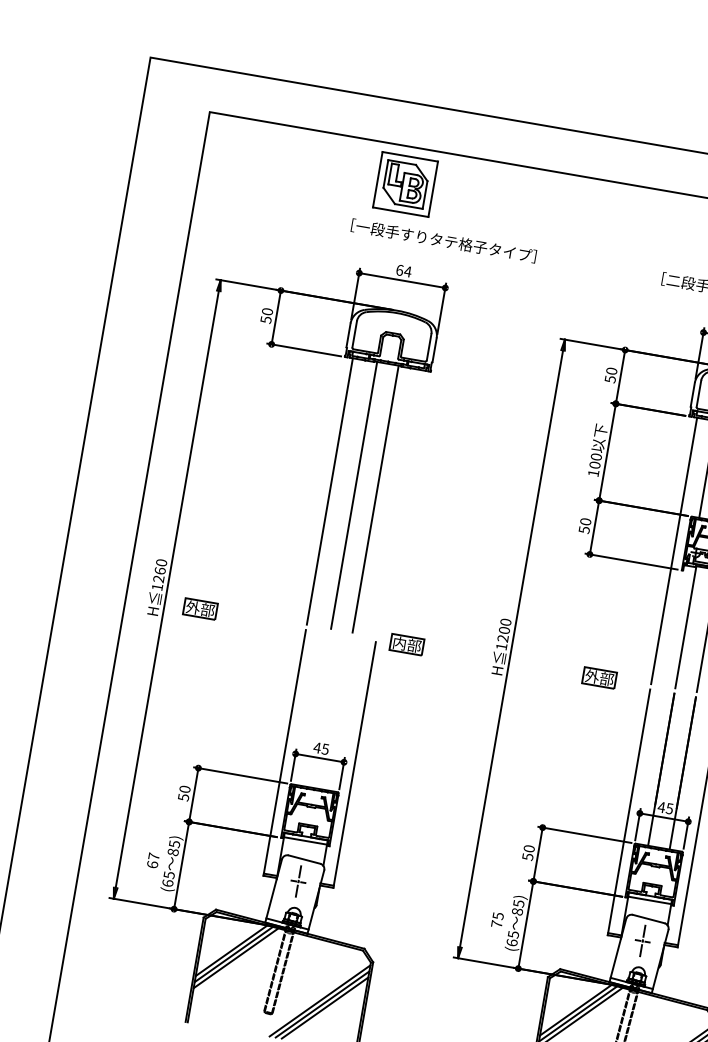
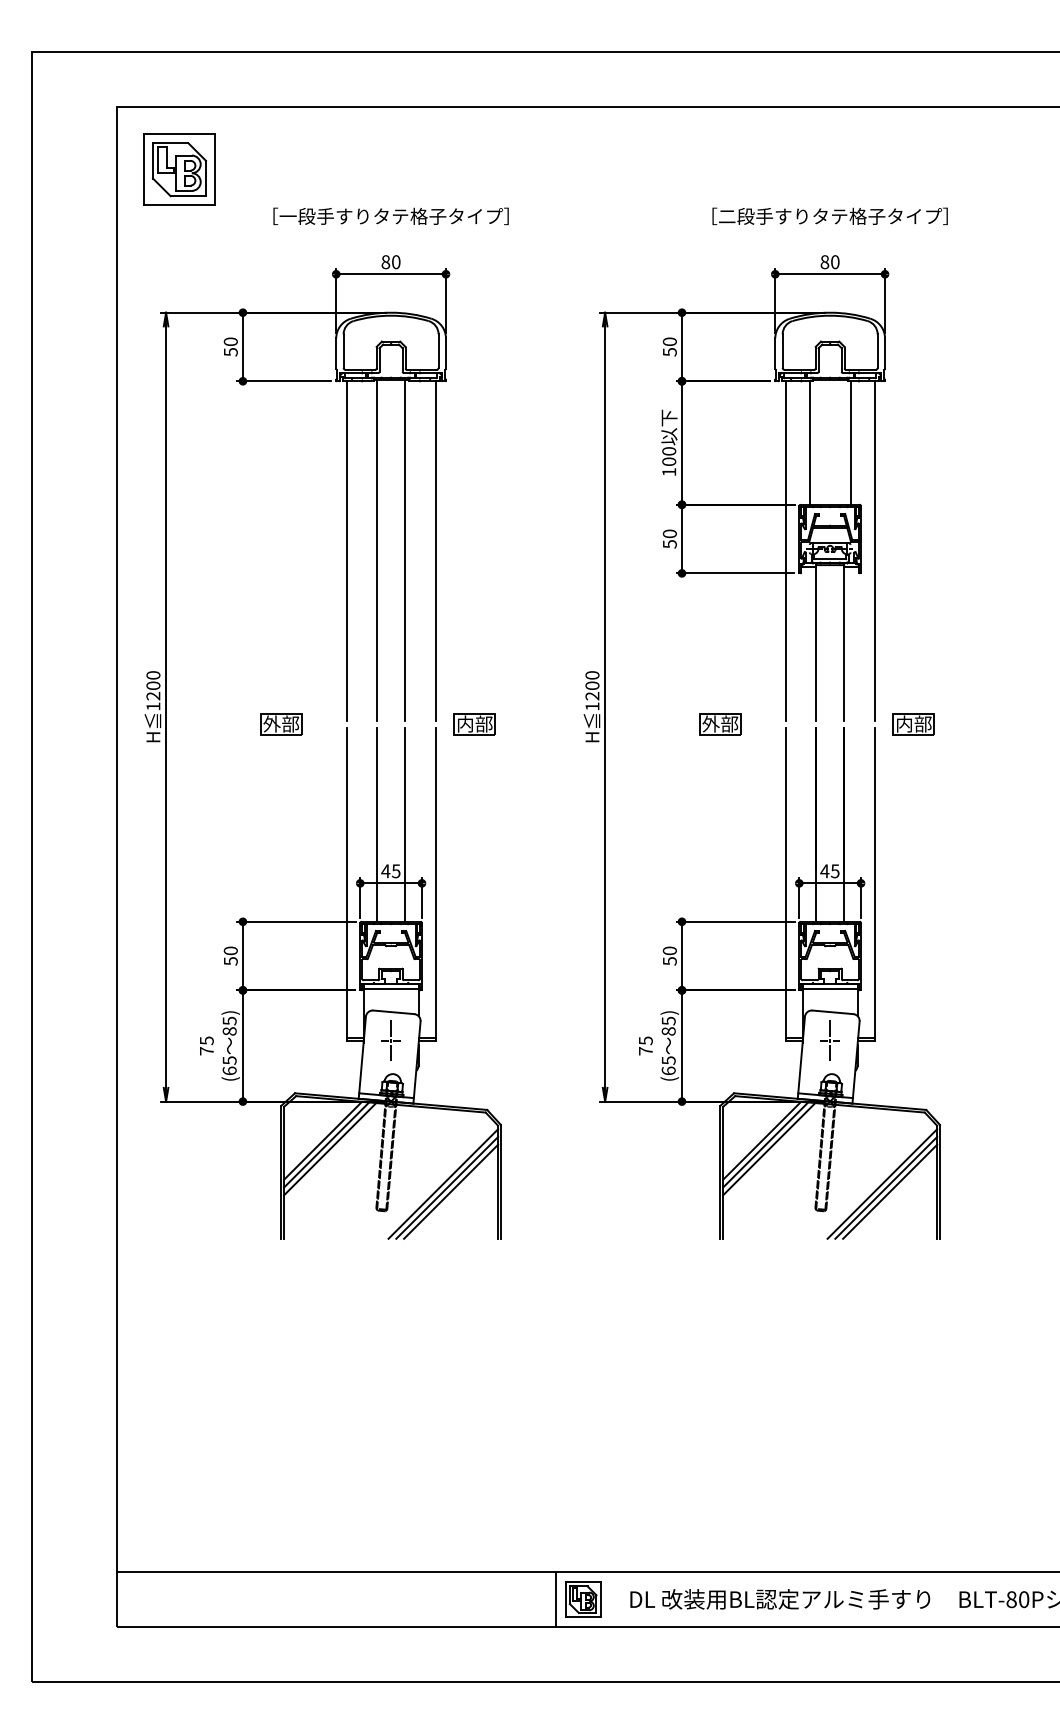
part: (405, 184) -> (179, 169), moved
text: (443, 240) -> (390, 216), moved
text: (403, 271) -> (390, 262), 64 -> 80
line: (399, 503) -> (435, 550), added
text: (160, 570) -> (153, 685), 1260 -> 1200
part: (200, 609) -> (281, 724), moved
line: (317, 710) -> (377, 824), added
line: (338, 713) -> (404, 824), added
text: (153, 860) -> (206, 1045), 67 -> 75

